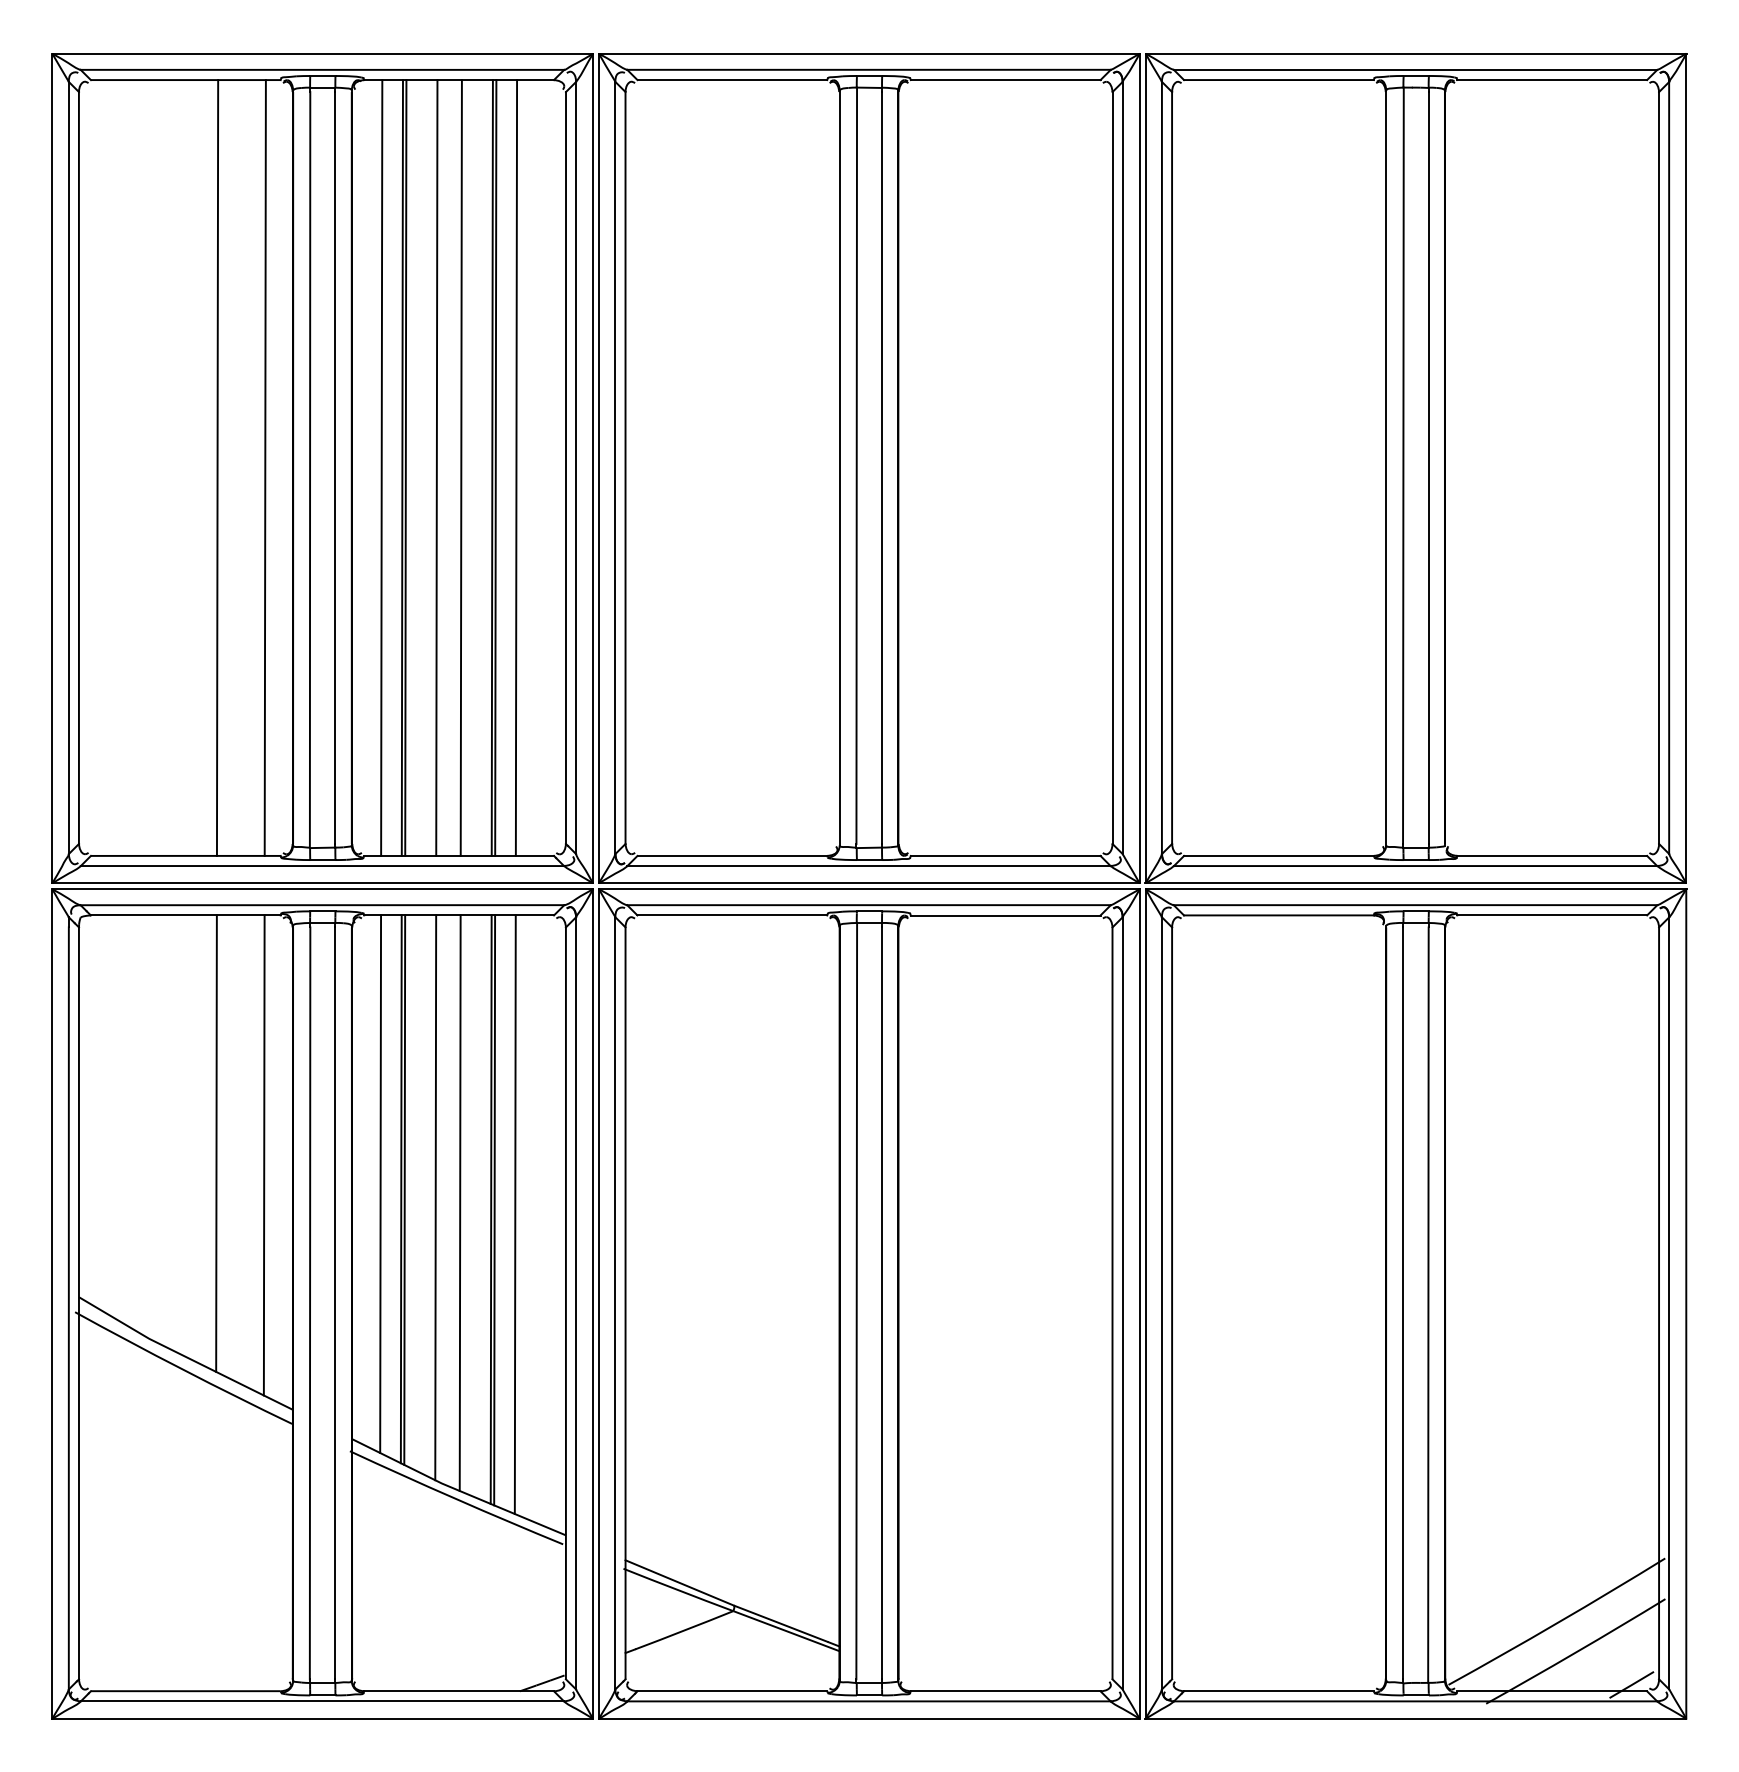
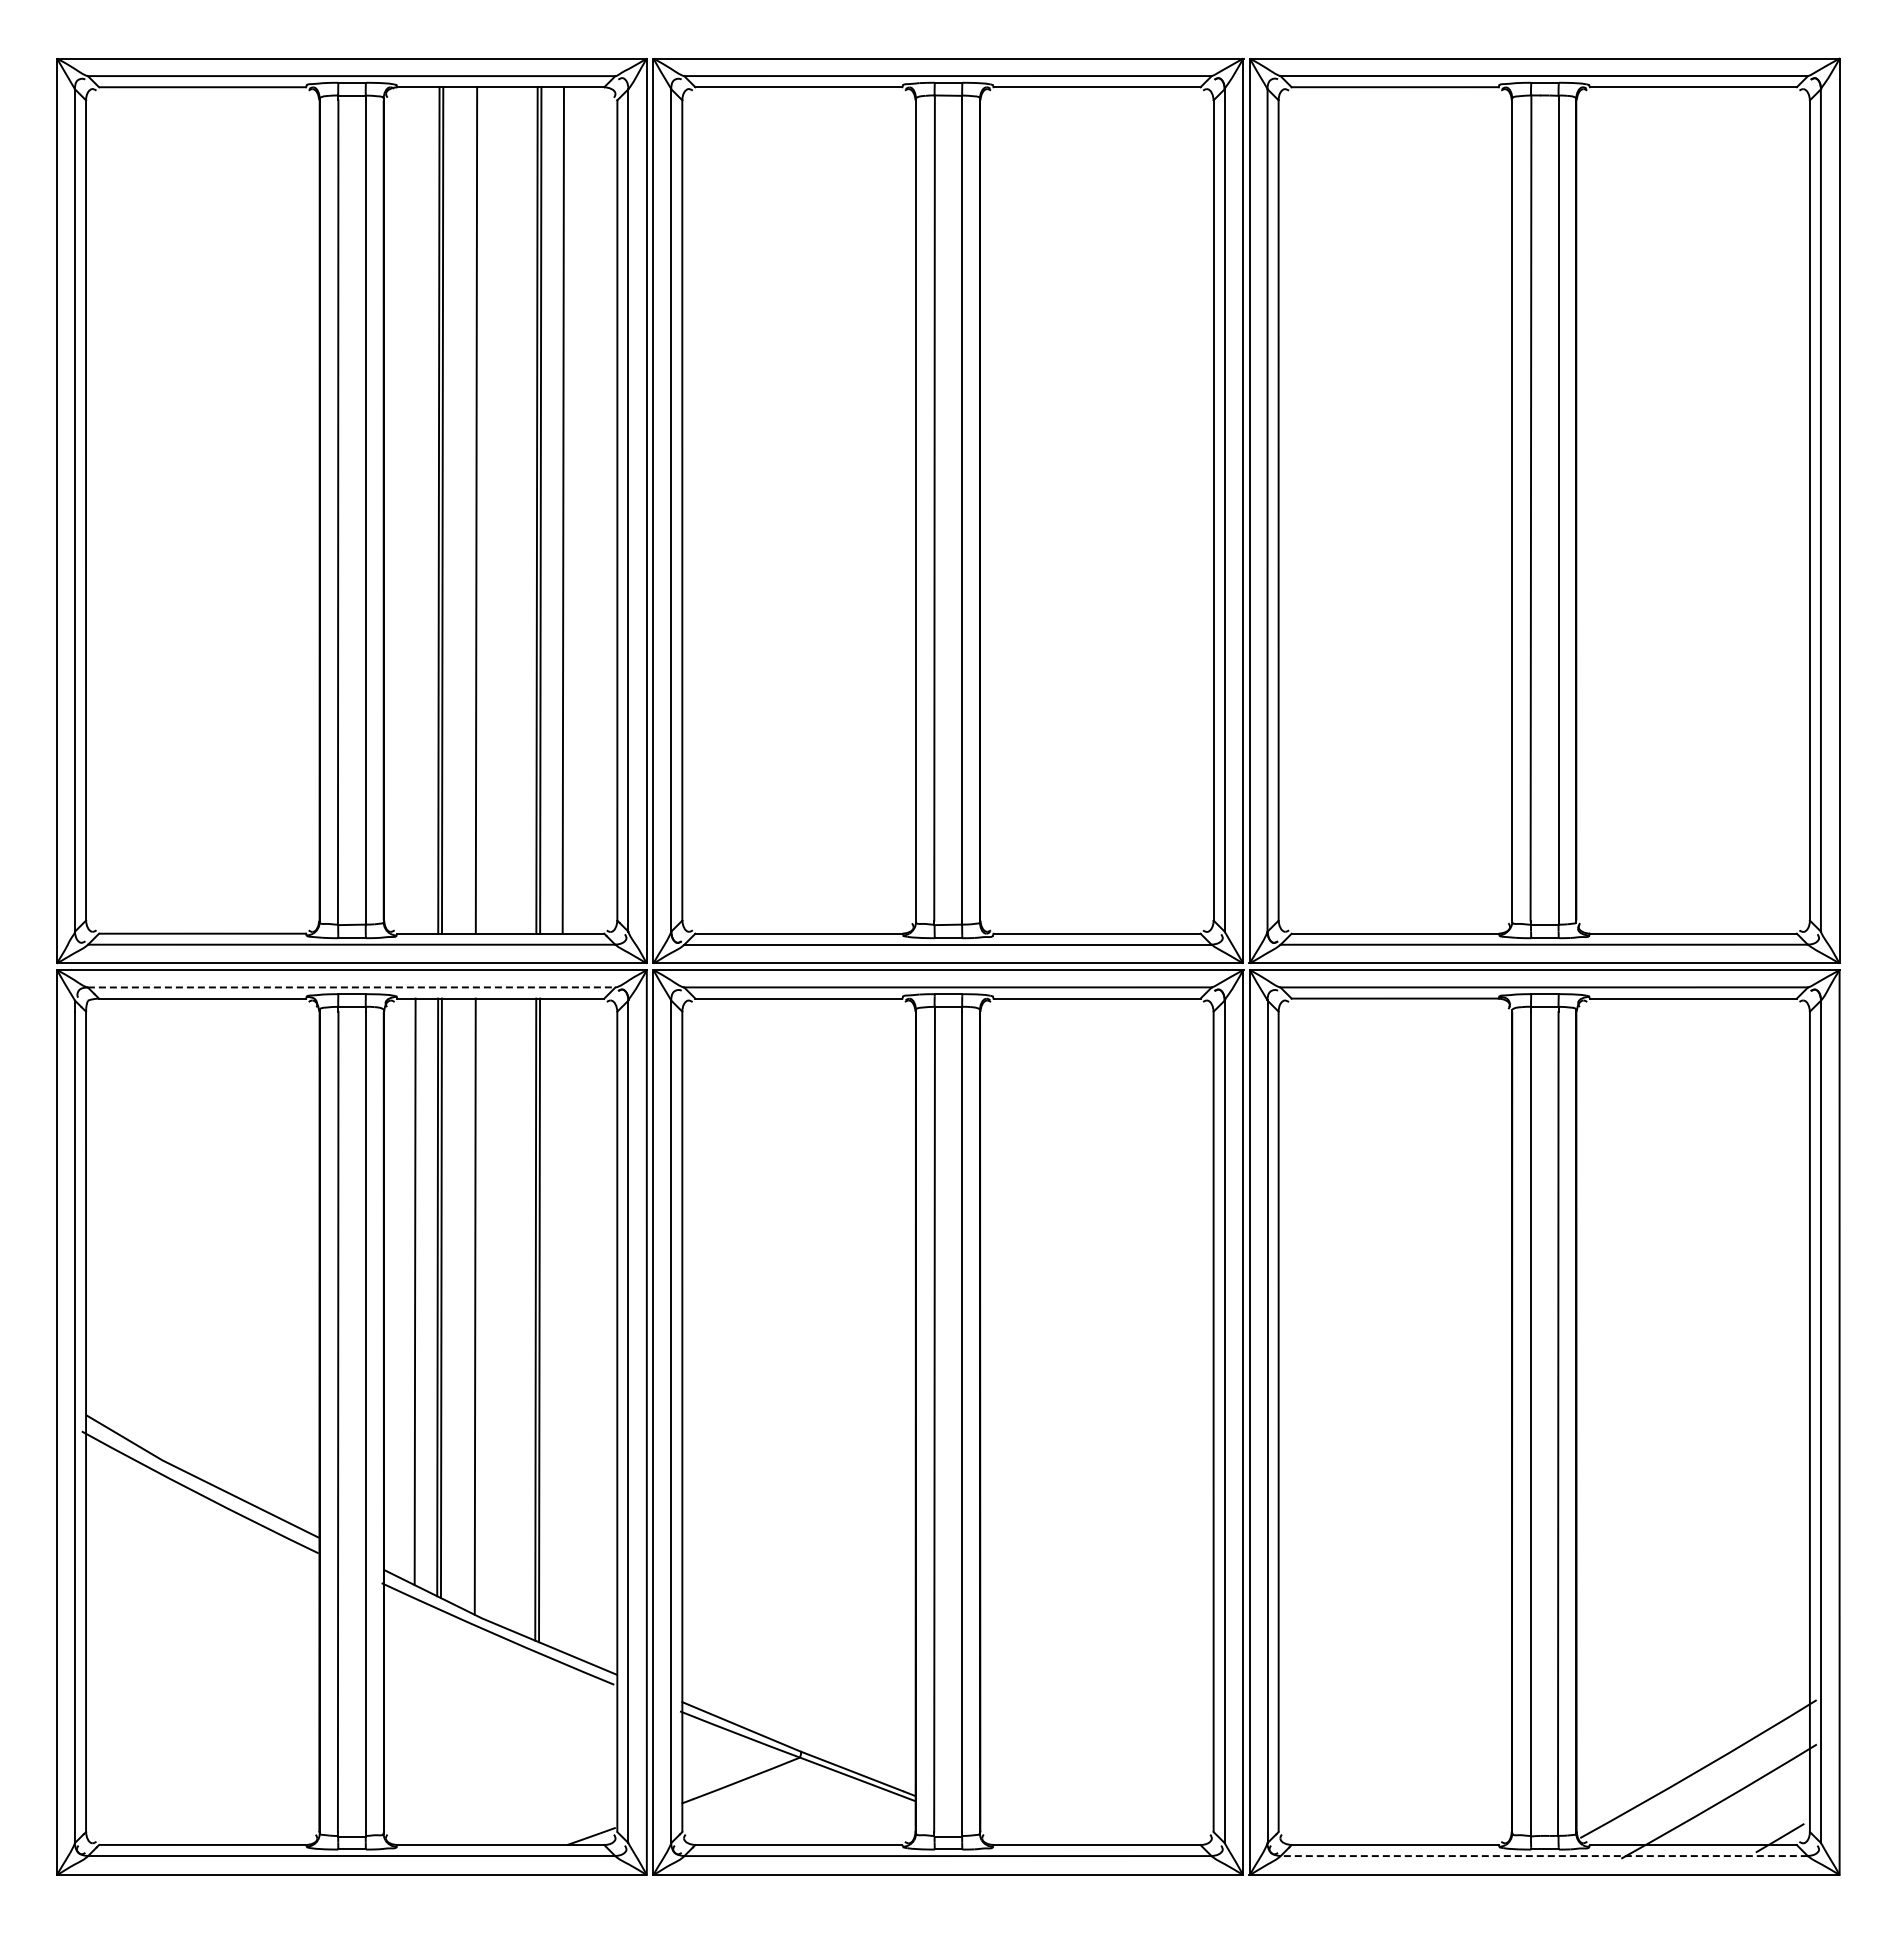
line: (216, 468) -> (236, 510), removed
line: (264, 468) -> (288, 510), removed
line: (381, 468) -> (416, 510), removed
line: (460, 468) -> (502, 510), removed
line: (322, 905) -> (351, 987), solid -> dashed
line: (215, 1143) -> (235, 1247), removed
line: (263, 1155) -> (287, 1260), removed
line: (459, 1203) -> (501, 1312), removed
line: (514, 1214) -> (561, 1324), removed
line: (1415, 1701) -> (1544, 1856), solid -> dashed

